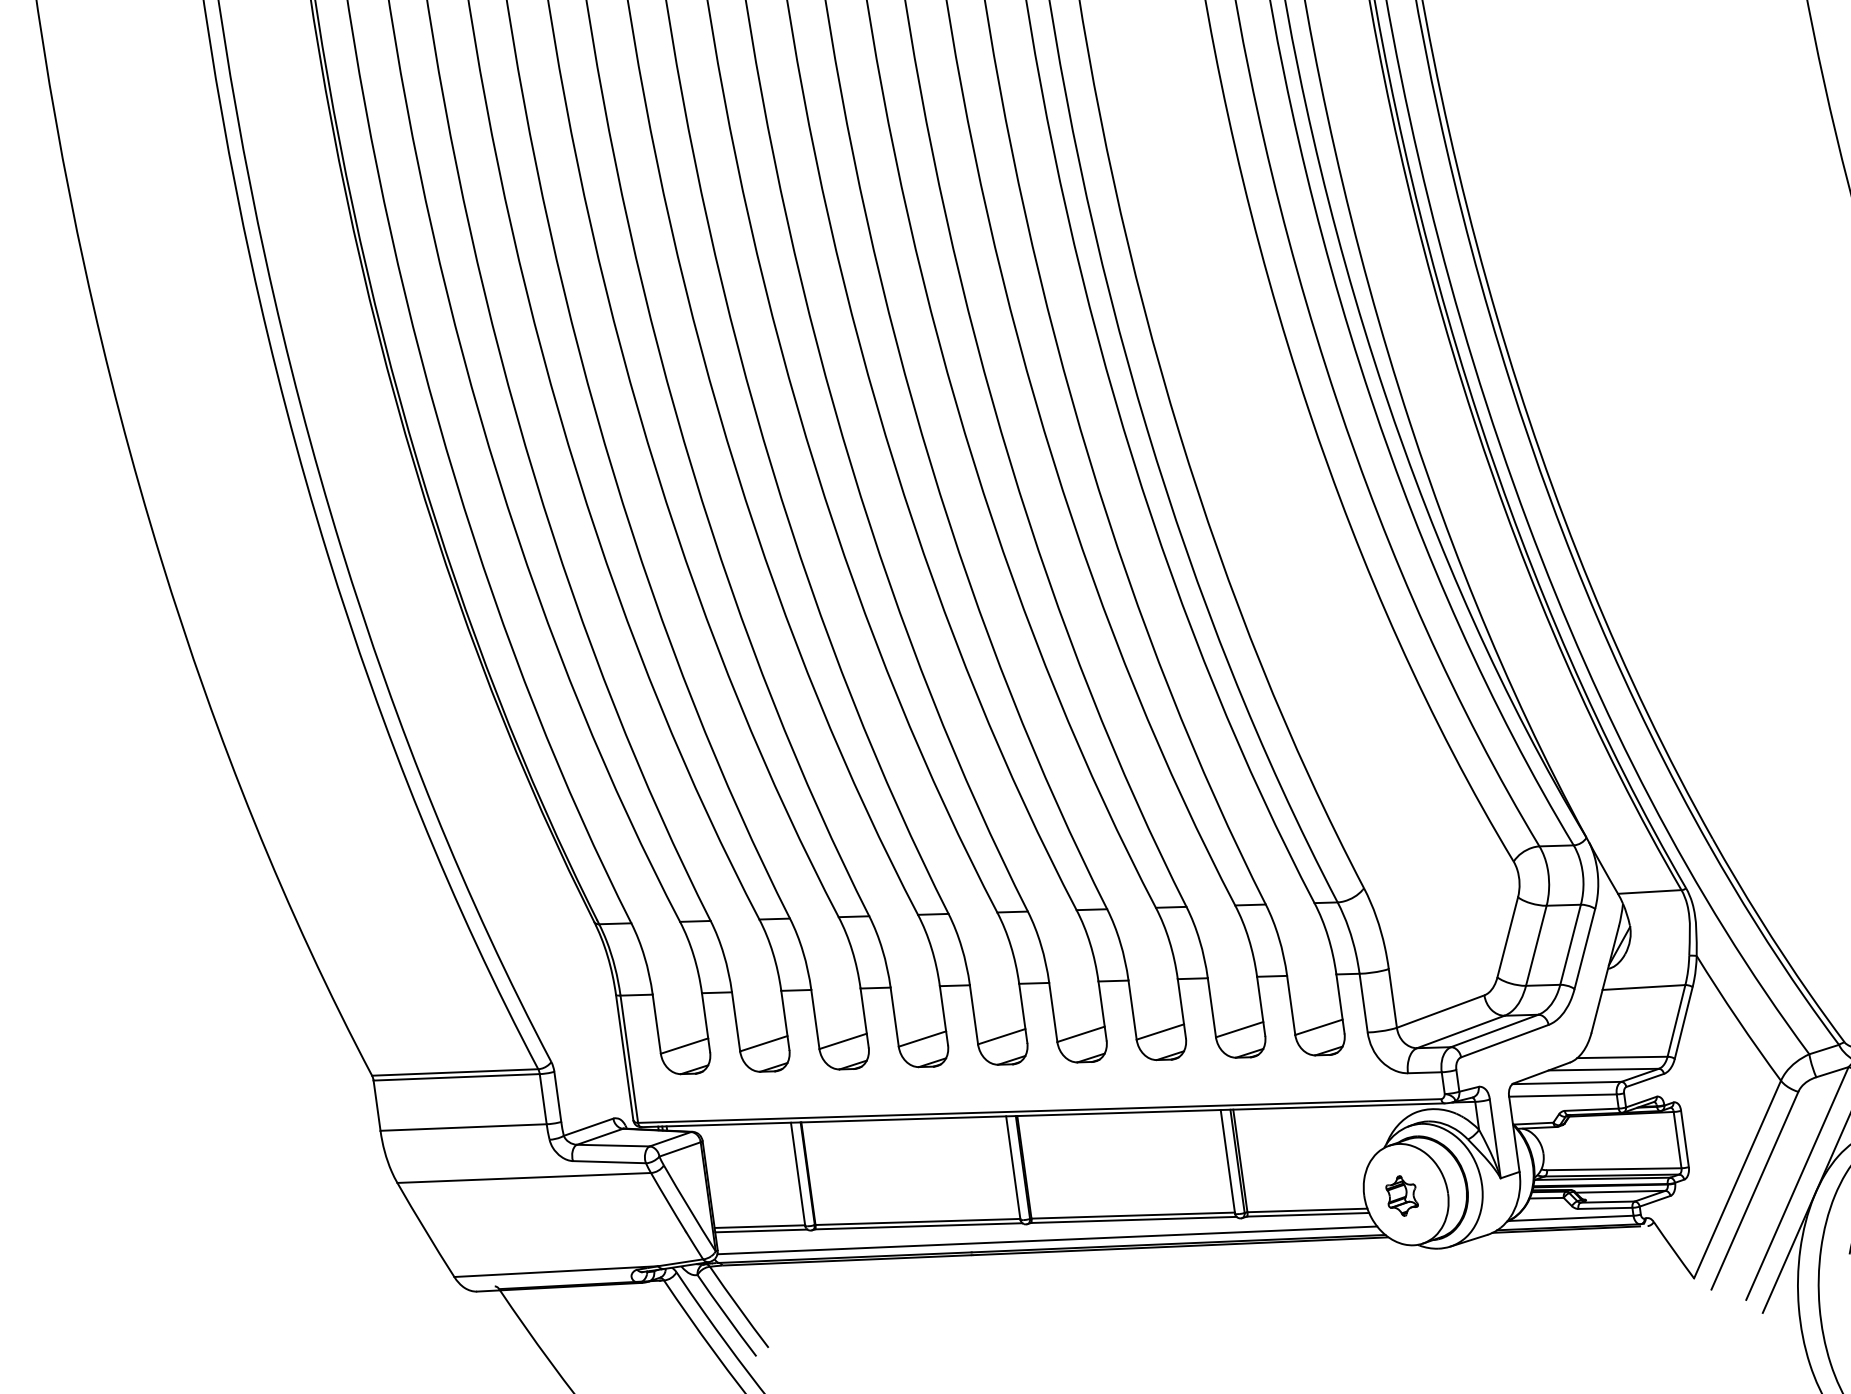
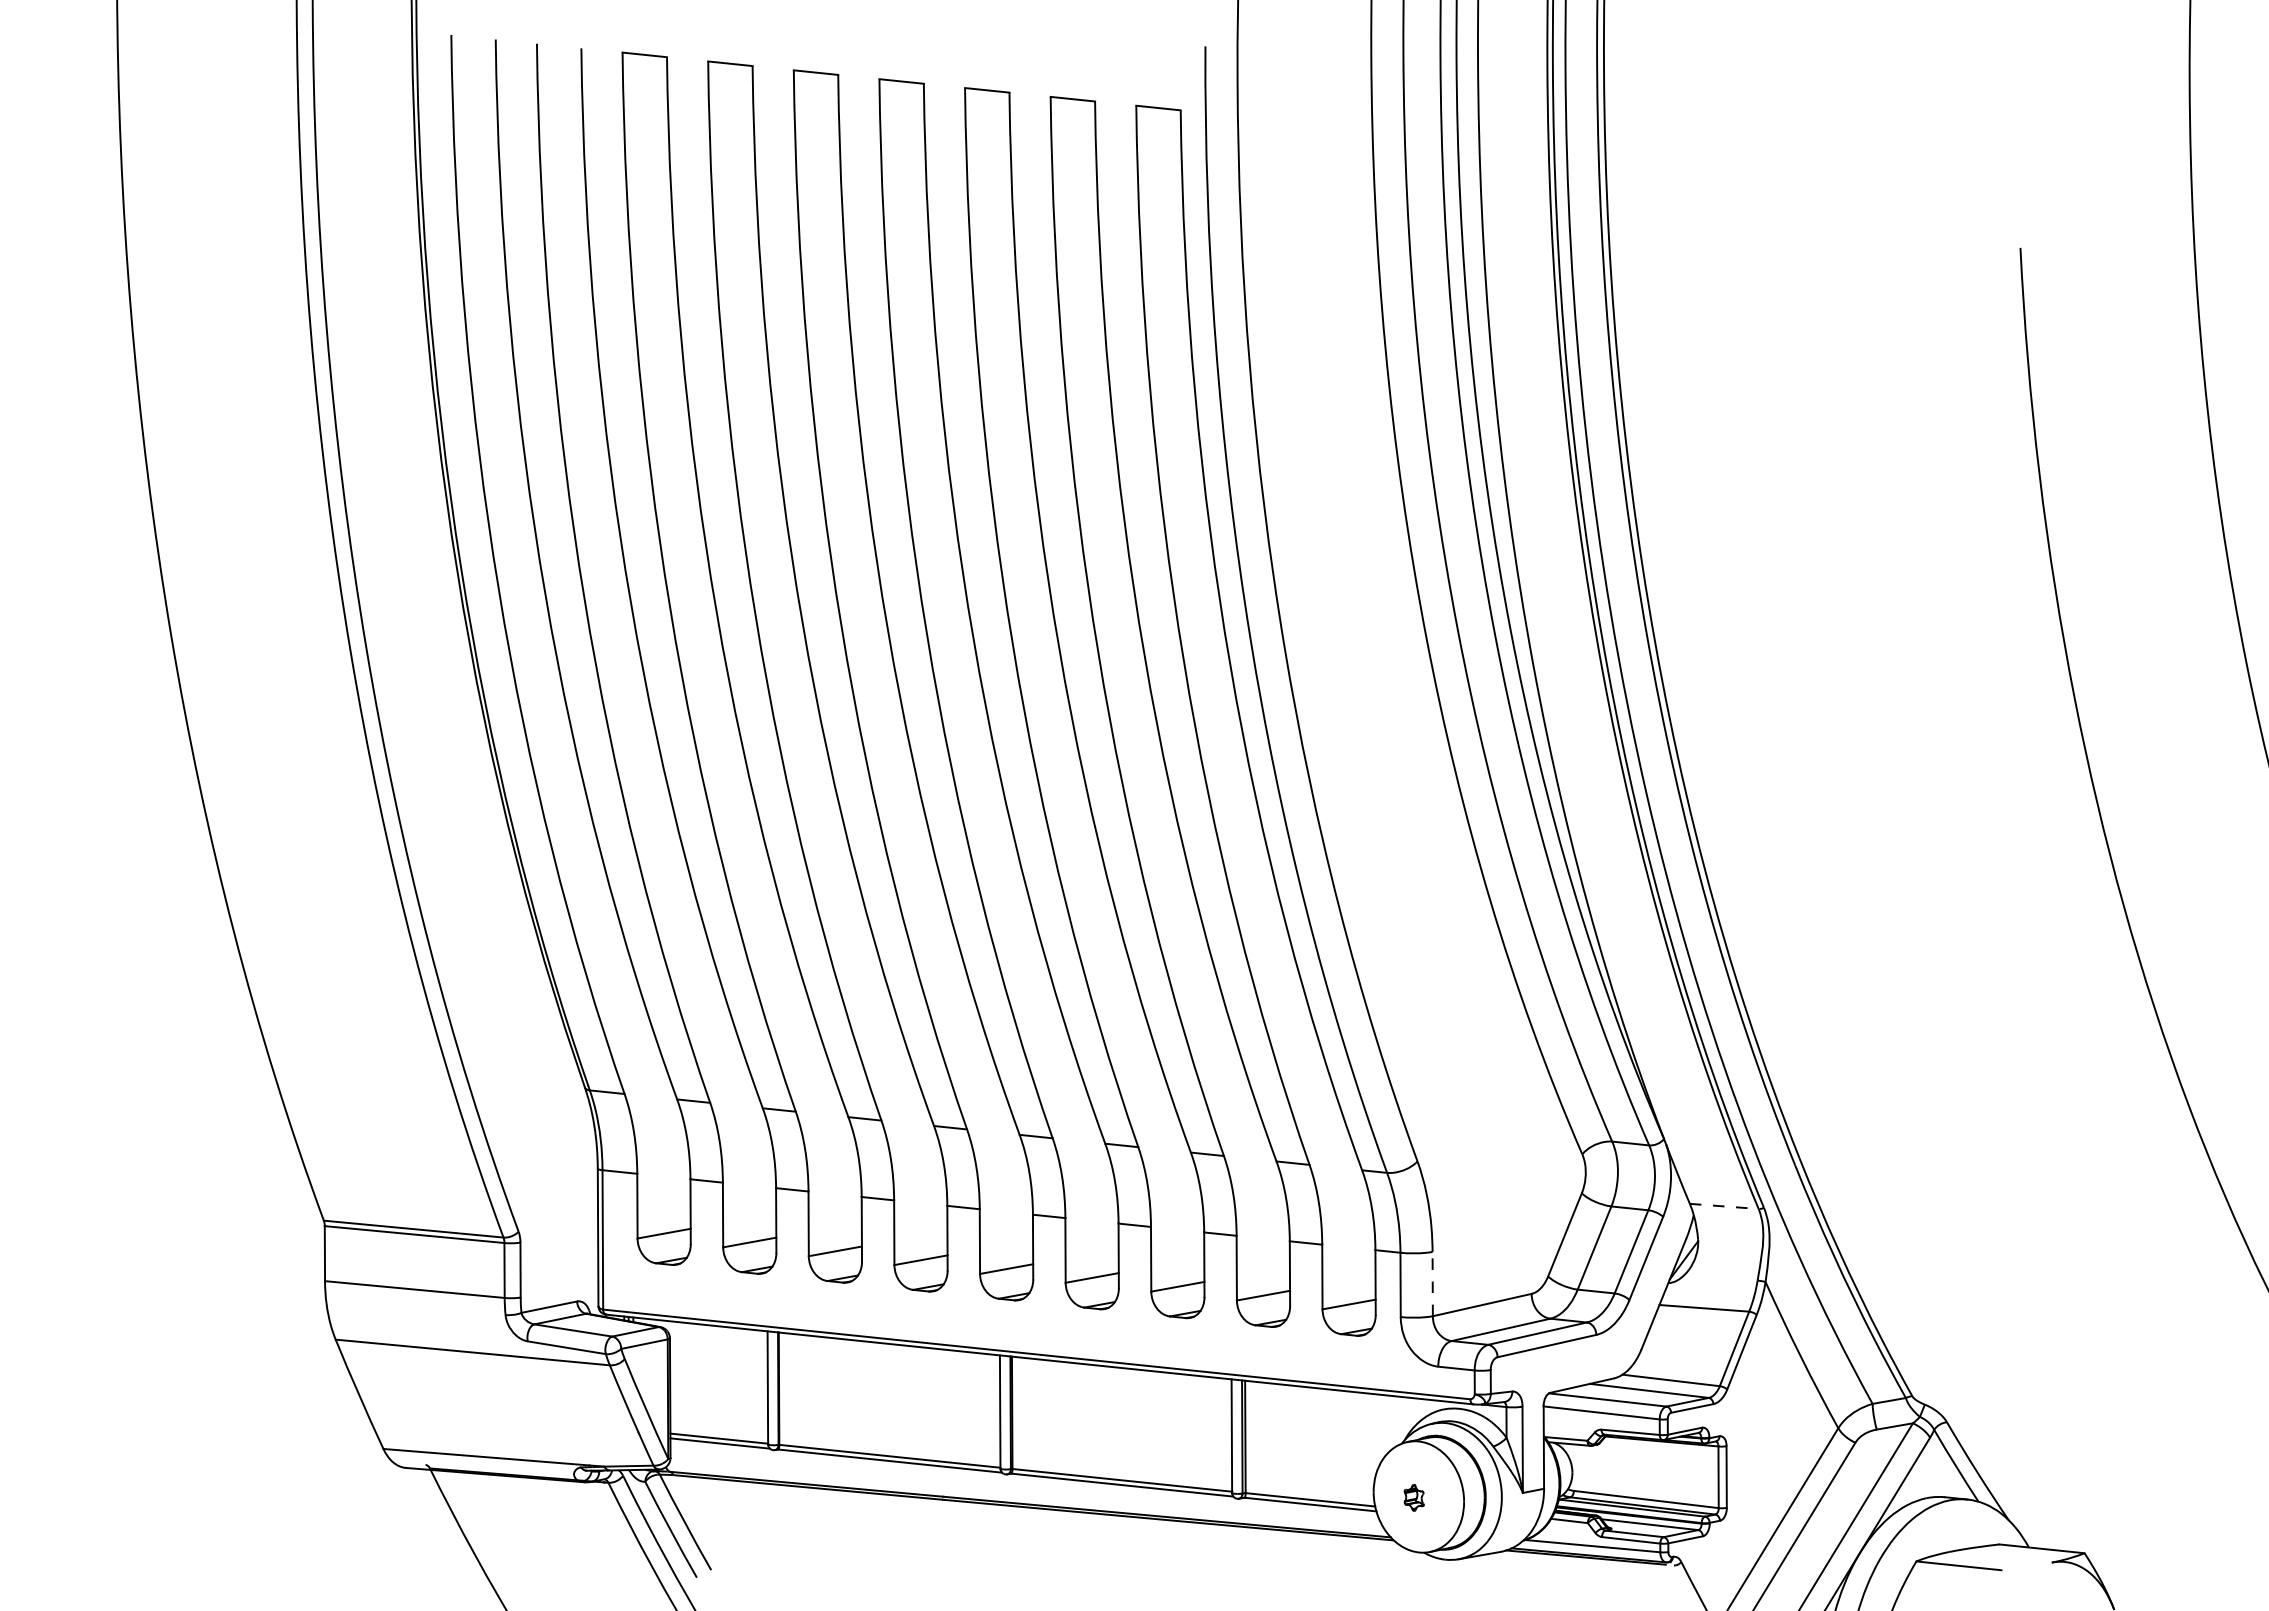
line: (1649, 892) -> (1724, 1206), solid -> dashed
line: (1392, 997) -> (1432, 1283), solid -> dashed
part: (1401, 1195) -> (1413, 1497), size x0.6
line: (1047, 1240) -> (1026, 1494), removed

